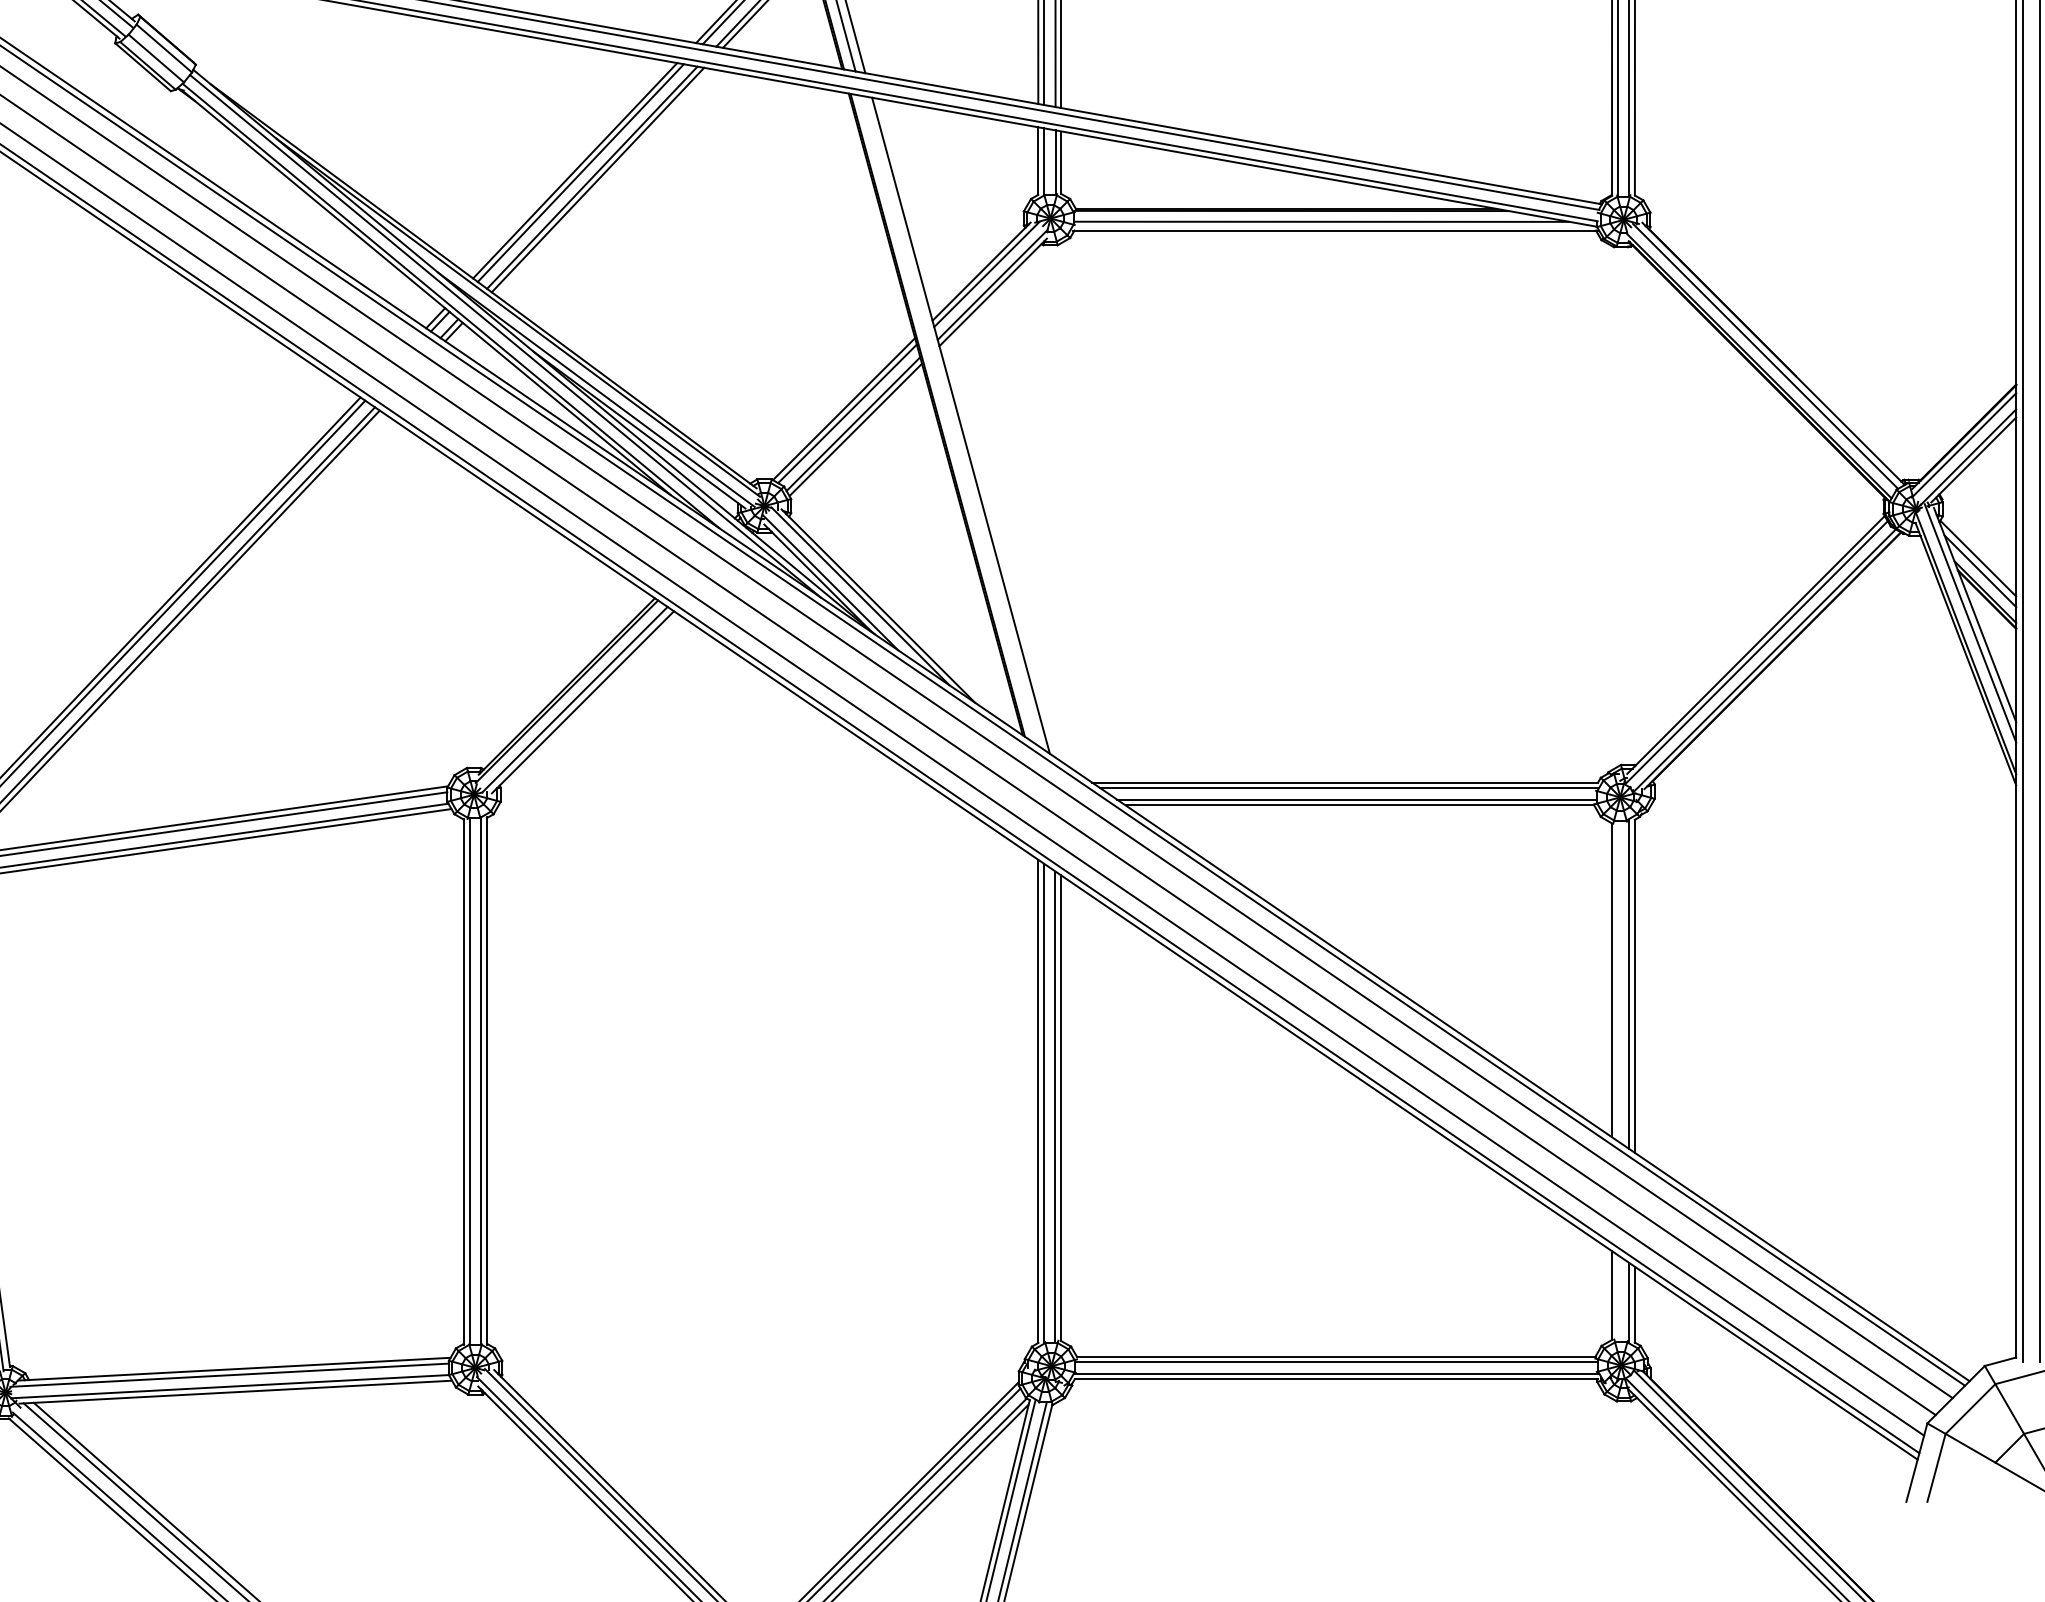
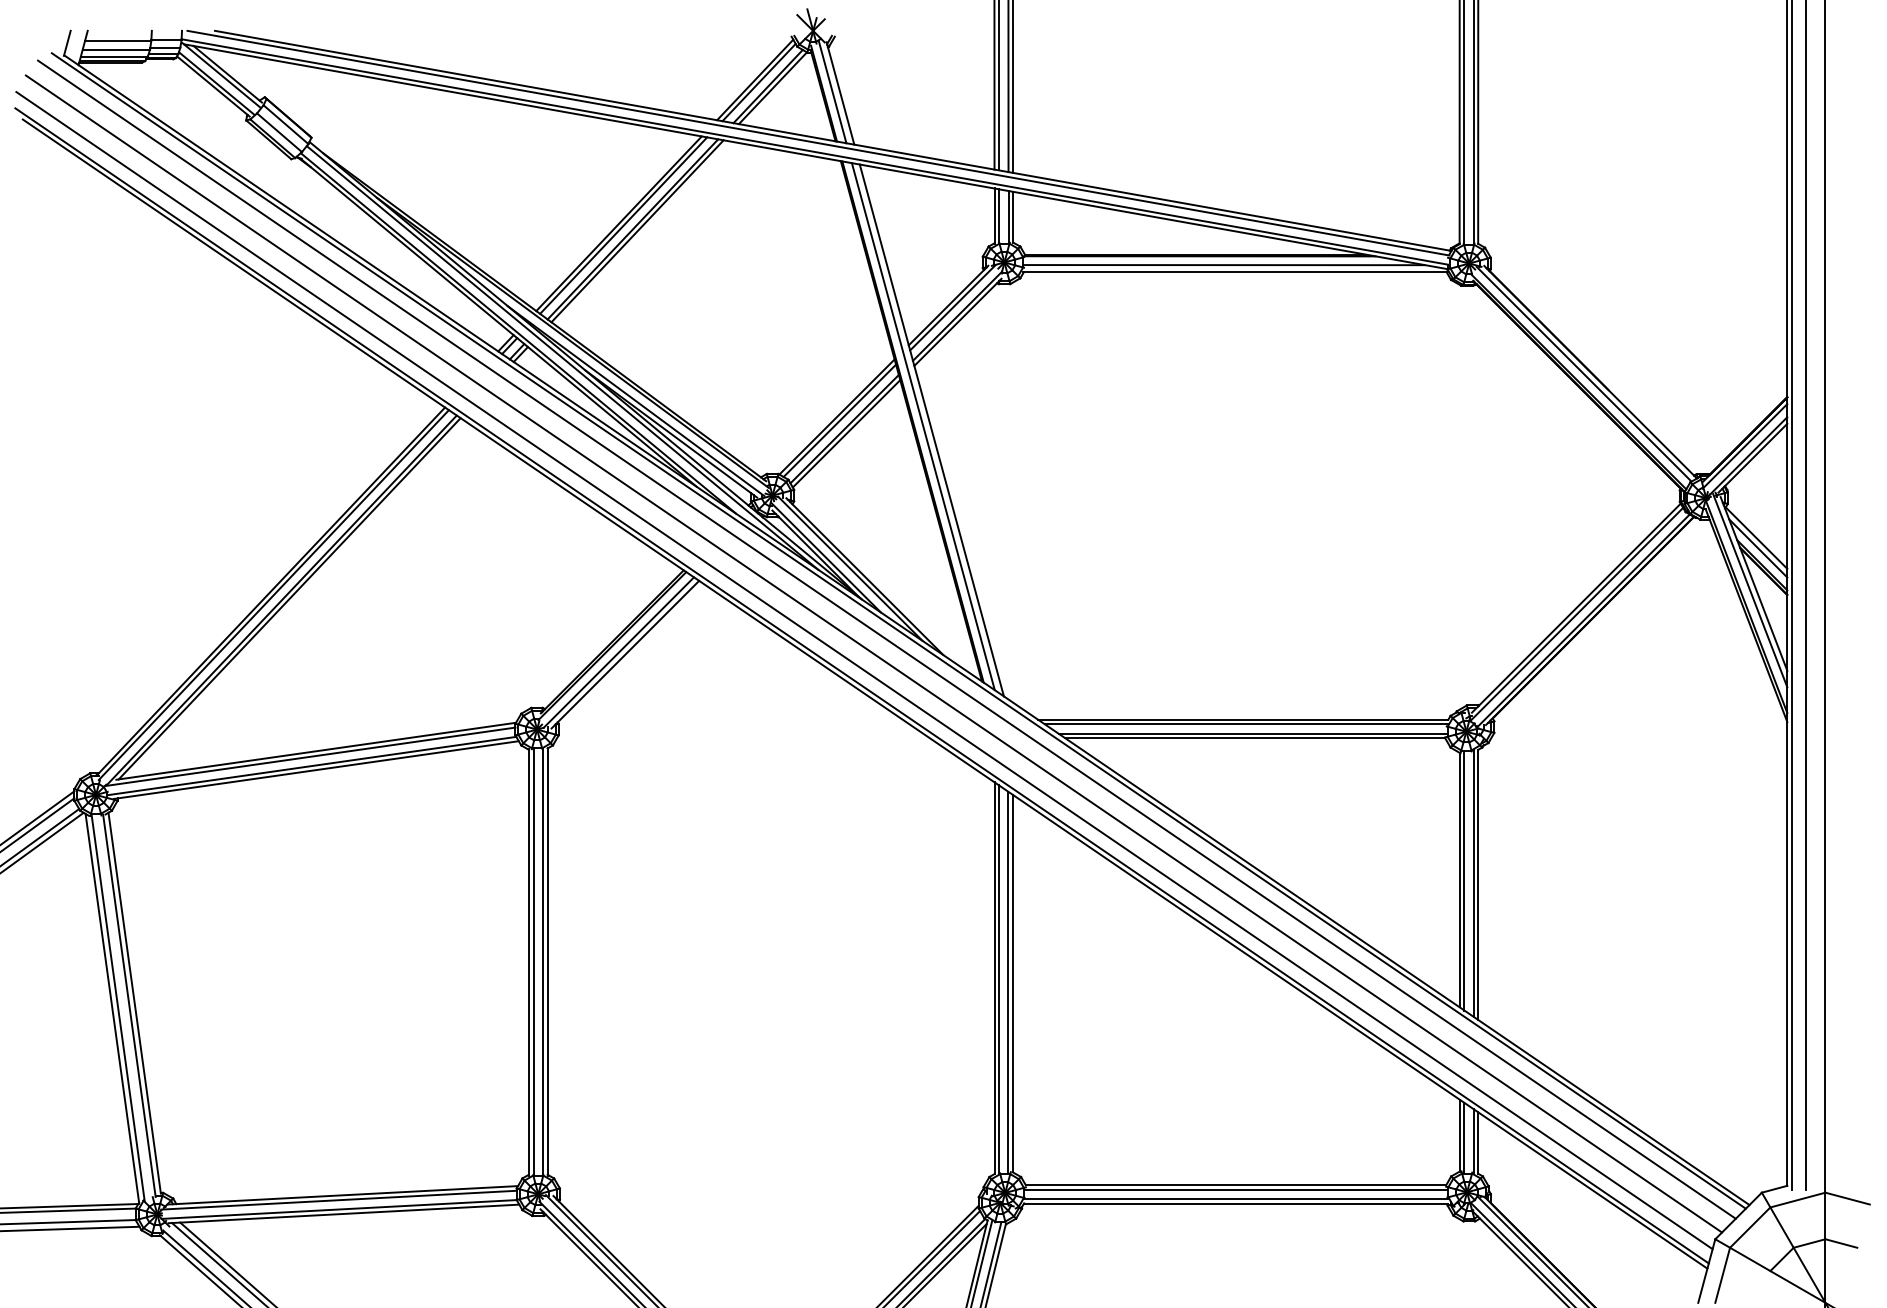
line: (949, 420) -> (922, 426), added
line: (1618, 980) -> (1464, 880), added
line: (1618, 1297) -> (1464, 1137), added

